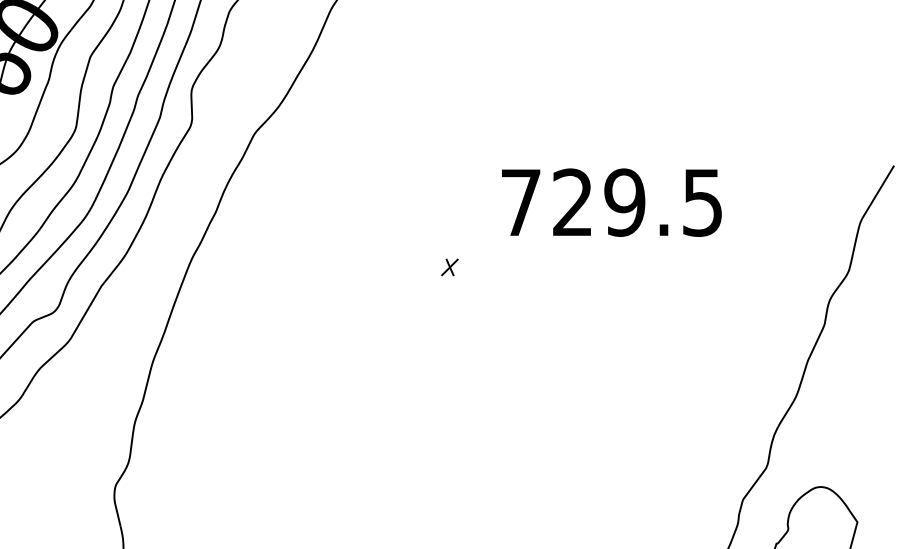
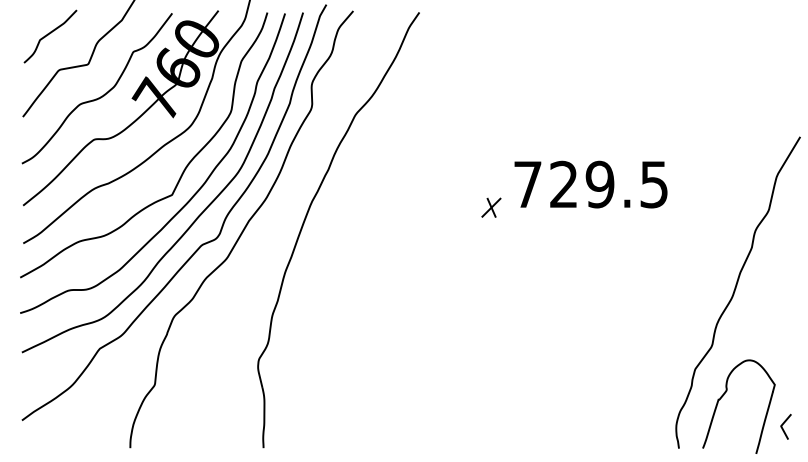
text: (611, 202) -> (590, 184), moved
part: (449, 267) -> (491, 207), size x1.67

